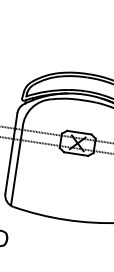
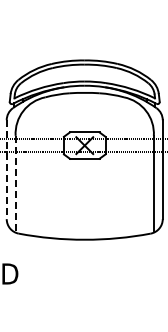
line: (11, 154) -> (6, 170), solid -> dashed
line: (16, 165) -> (15, 183), solid -> dashed

